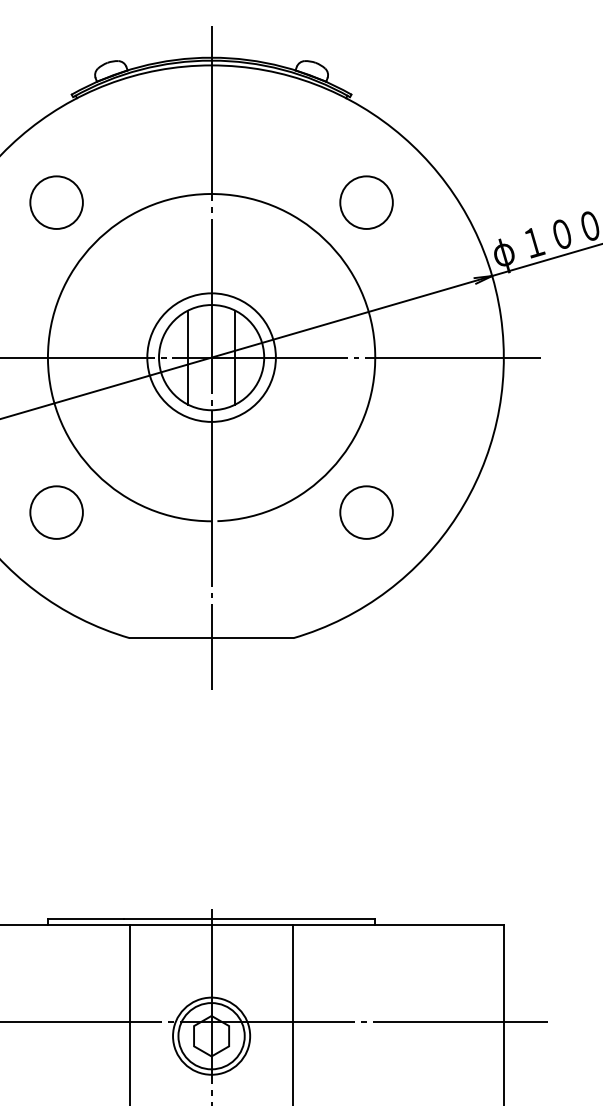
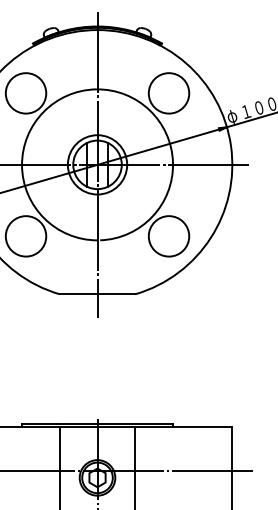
circle: (55, 202) -> (25, 93), size x1.67
circle: (365, 202) -> (168, 93), size x1.67
circle: (55, 512) -> (25, 236), size x1.67
circle: (365, 512) -> (168, 236), size x1.67

